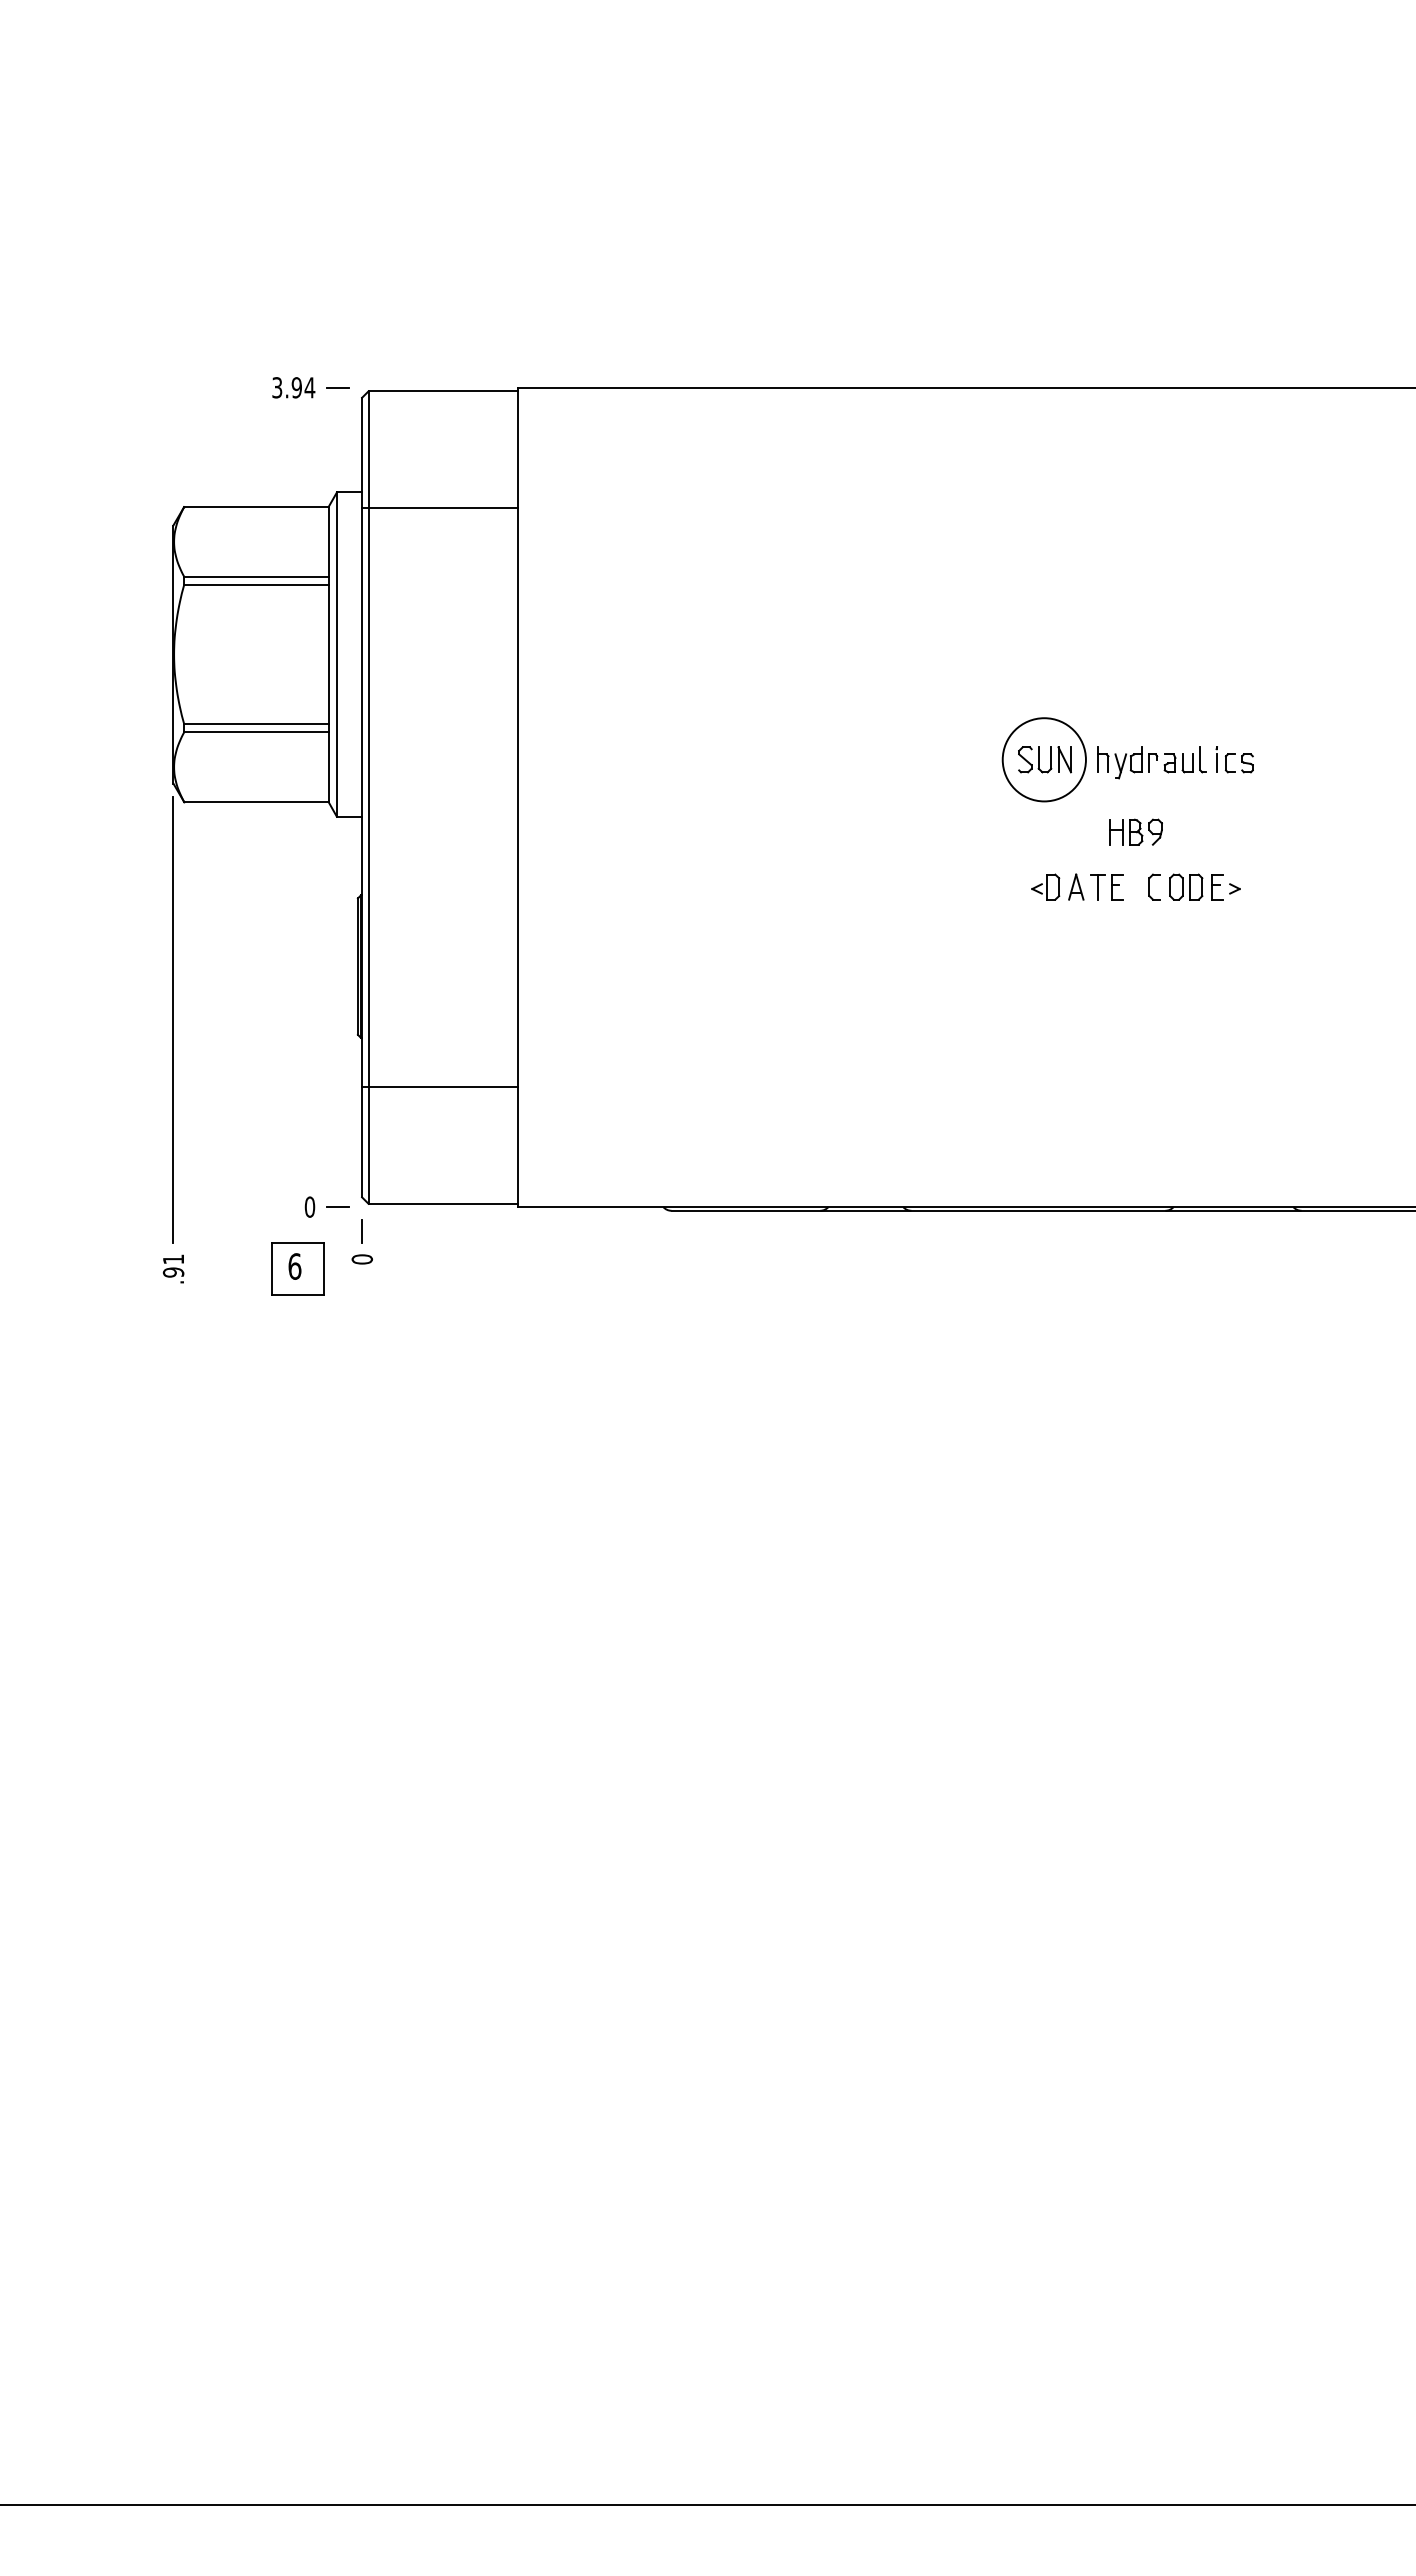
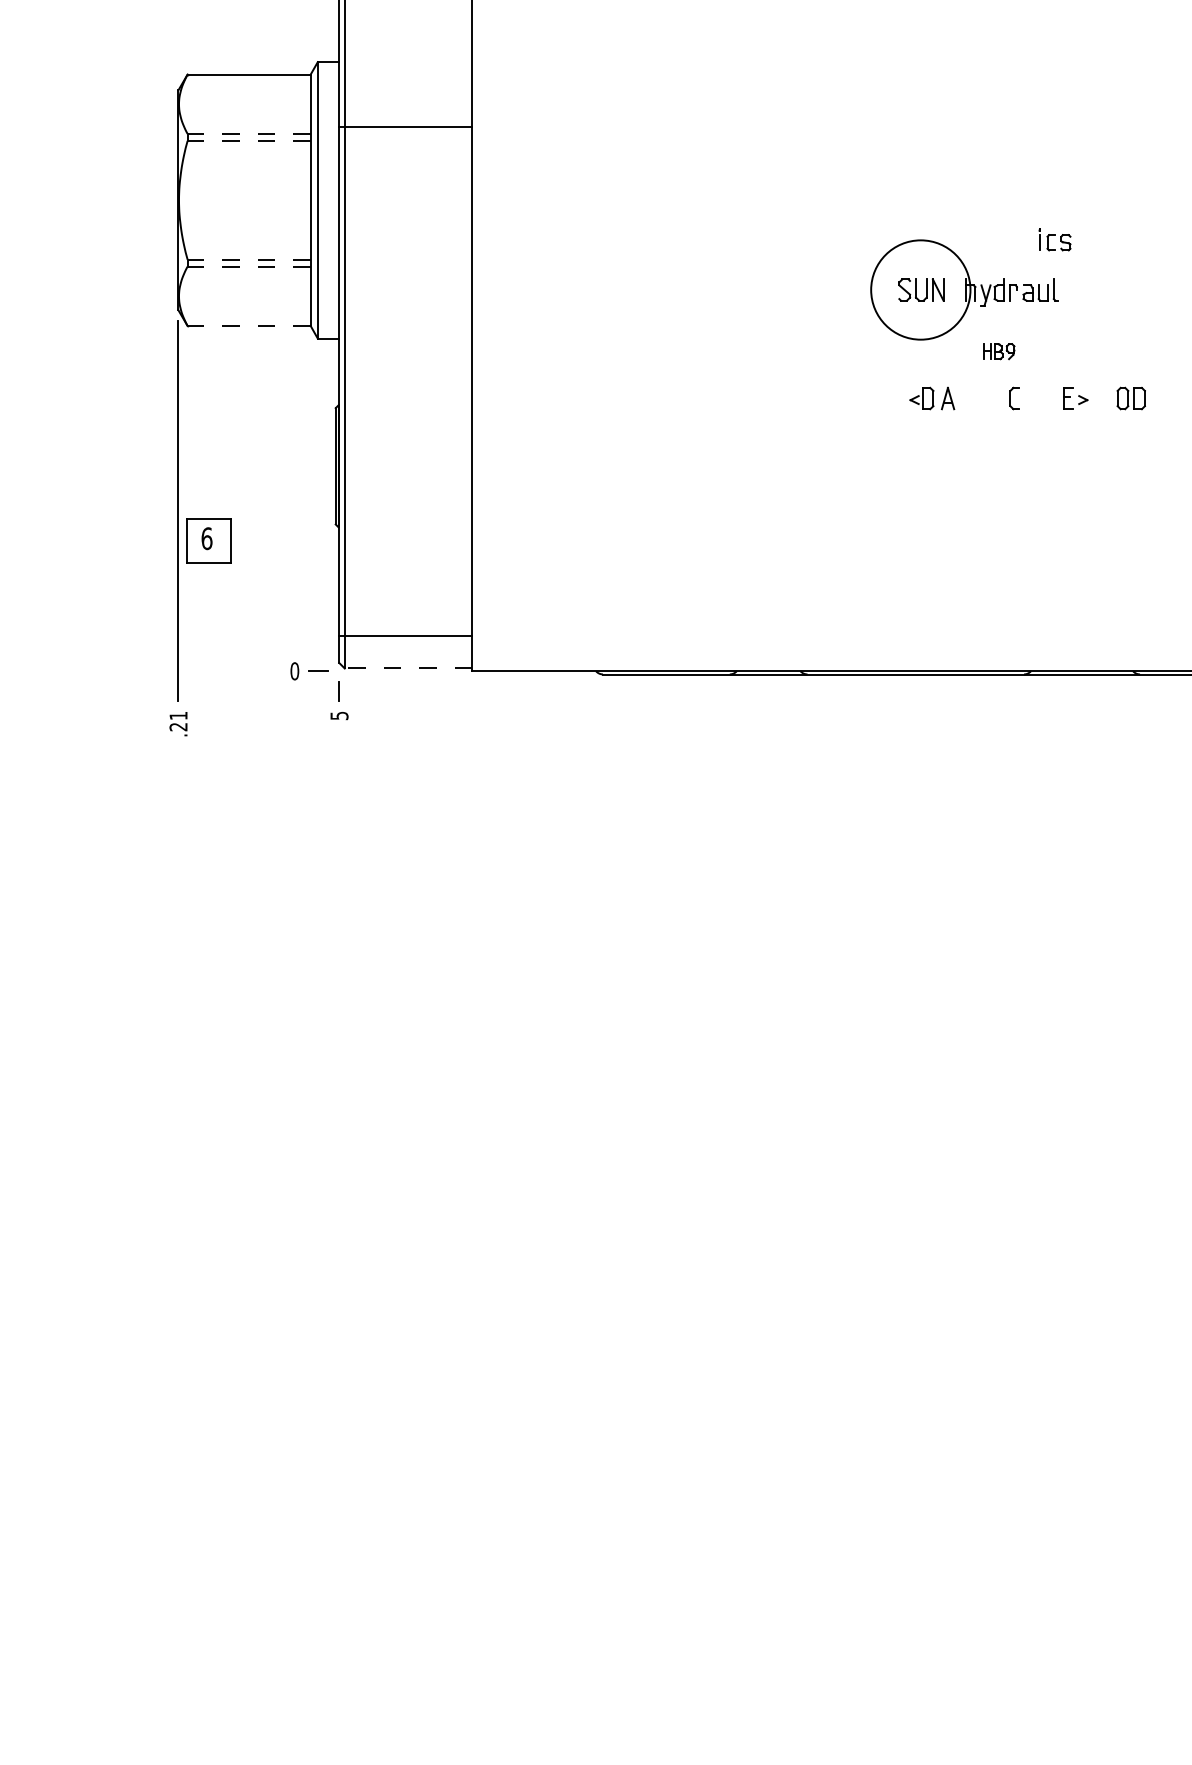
line: (440, 508) -> (406, 126), moved
line: (255, 576) -> (248, 133), solid -> dashed
line: (255, 584) -> (248, 140), solid -> dashed
line: (255, 724) -> (248, 259), solid -> dashed
line: (255, 732) -> (248, 266), solid -> dashed
circle: (1043, 759) -> (920, 289), size x1.4
part: (1234, 759) -> (1054, 239), moved
line: (255, 802) -> (248, 326), solid -> dashed
part: (1135, 831) -> (998, 351), size x0.7
part: (1186, 886) -> (1131, 398), moved
part: (1106, 887) -> (973, 398), removed
line: (440, 1086) -> (406, 635), moved
line: (443, 1203) -> (408, 668), solid -> dashed
text: (362, 1259) -> (339, 715), 0 -> 5
part: (297, 1268) -> (209, 540), moved
text: (173, 1272) -> (178, 727), .91 -> .21

